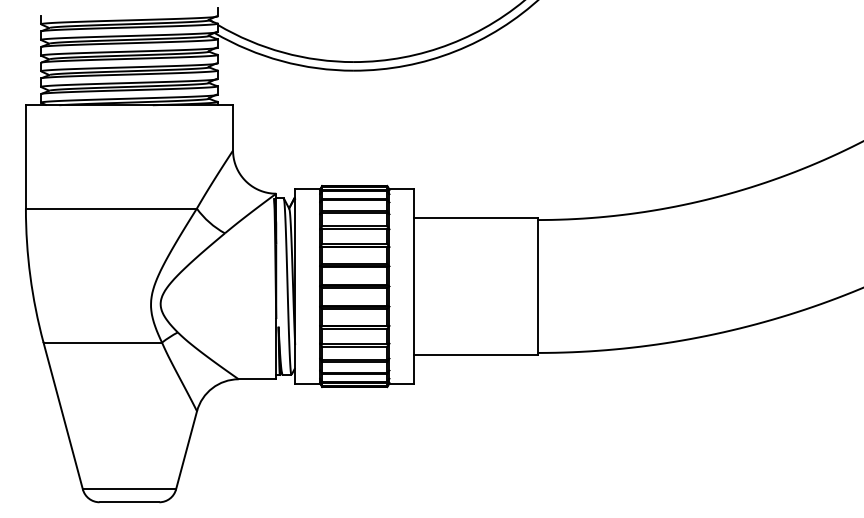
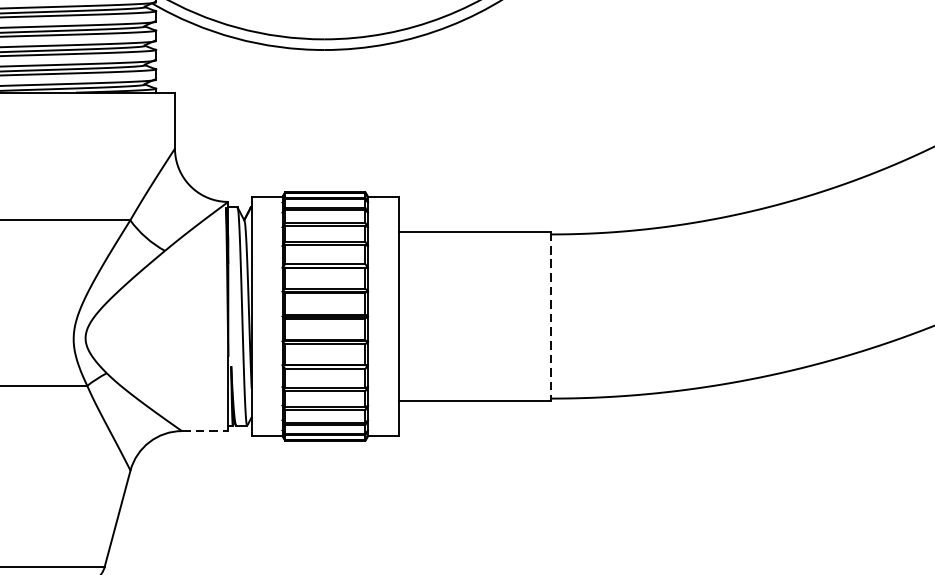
line: (537, 287) -> (550, 317), solid -> dashed
line: (257, 379) -> (205, 431), solid -> dashed

